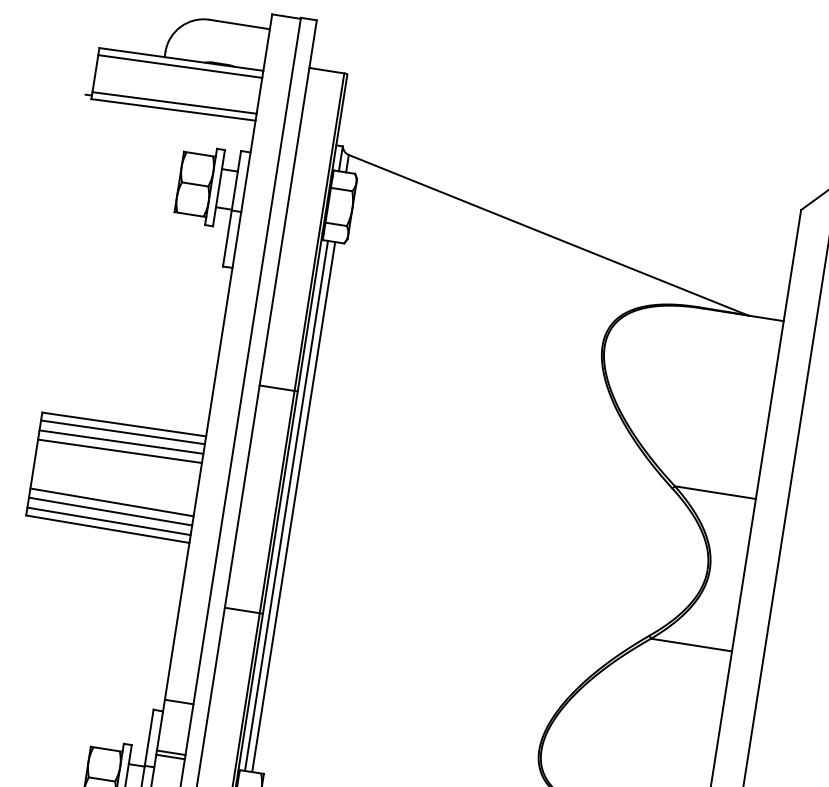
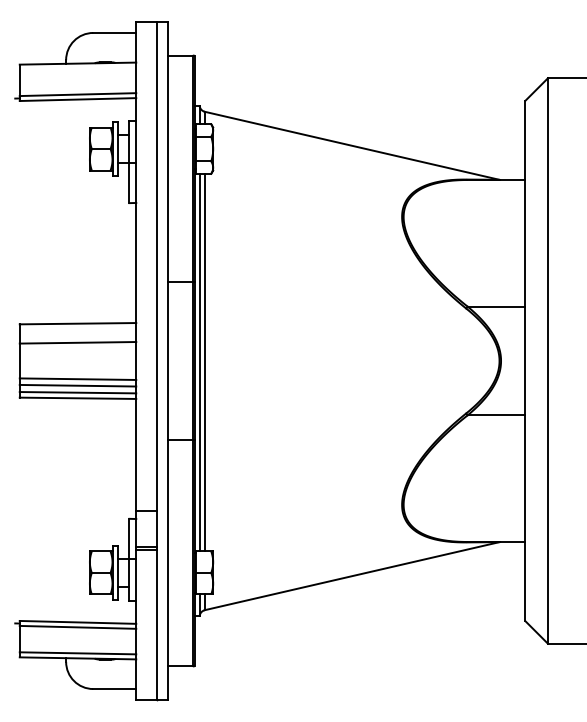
line: (179, 66) -> (77, 68), removed
line: (122, 431) -> (77, 328), removed
line: (120, 442) -> (77, 336), removed

